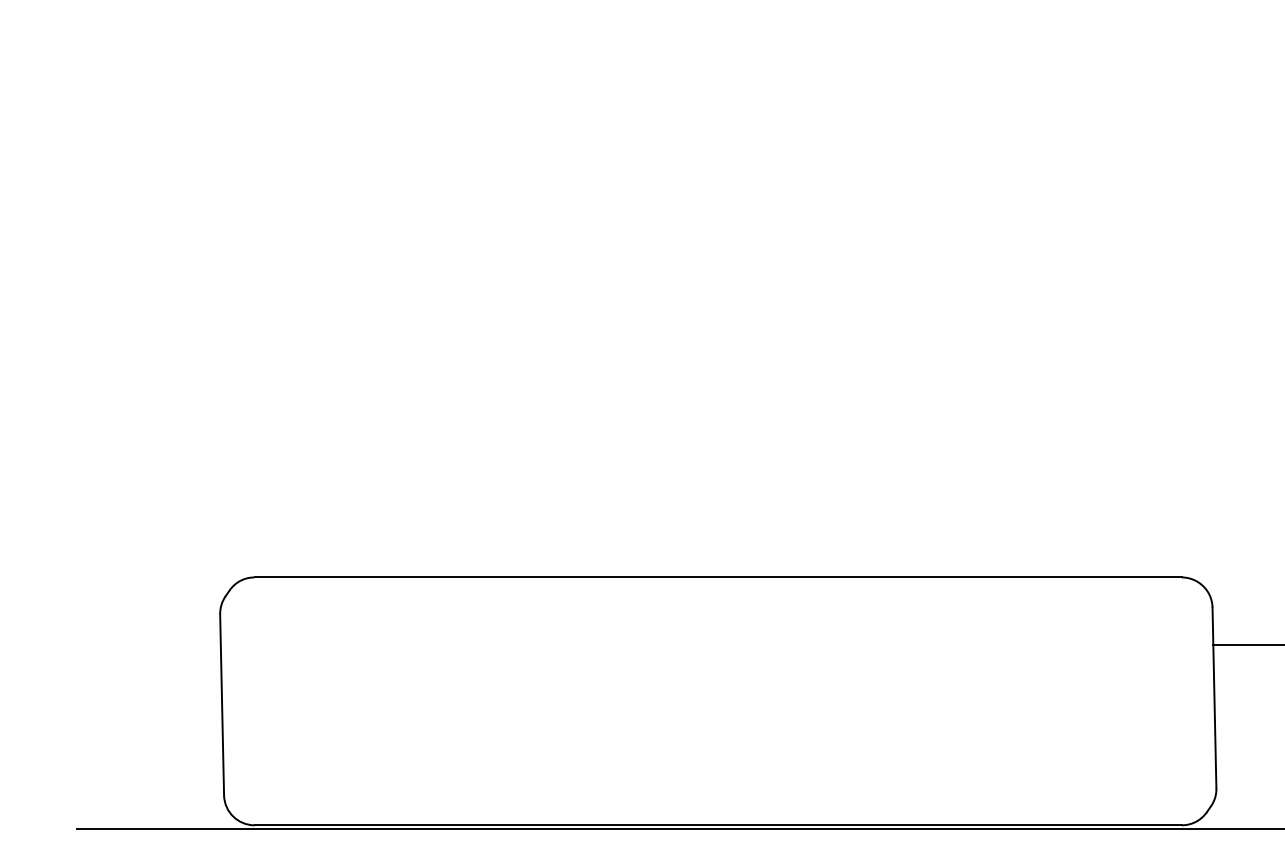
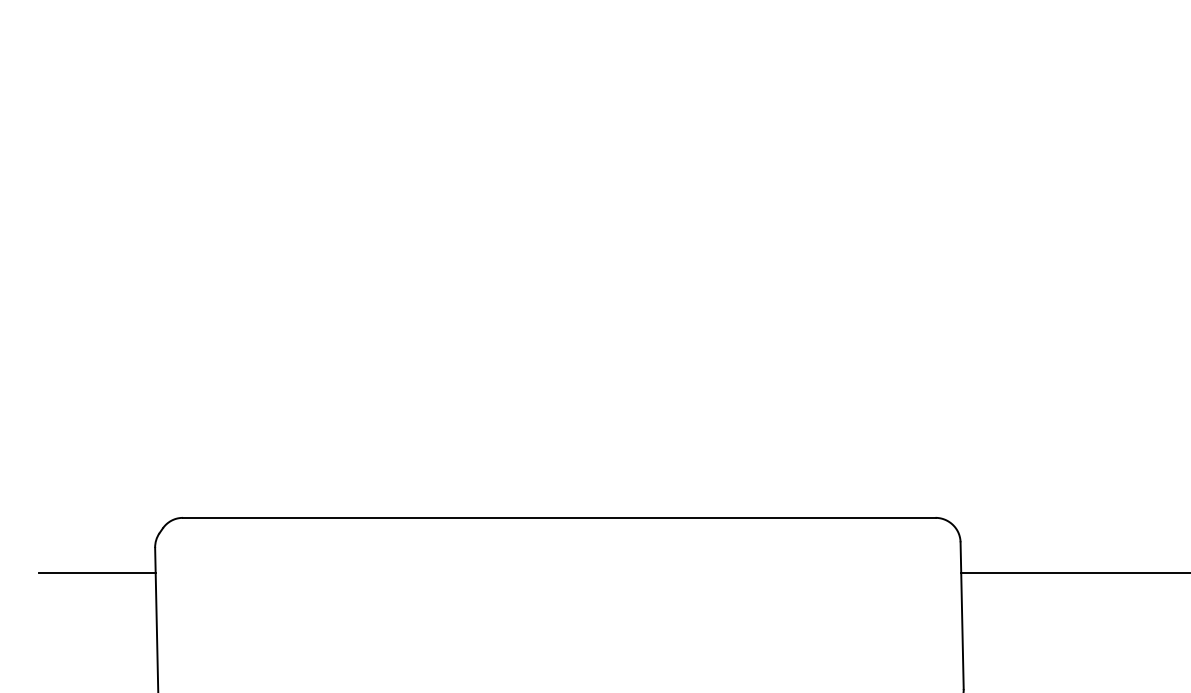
line: (147, 644) -> (96, 572), added

